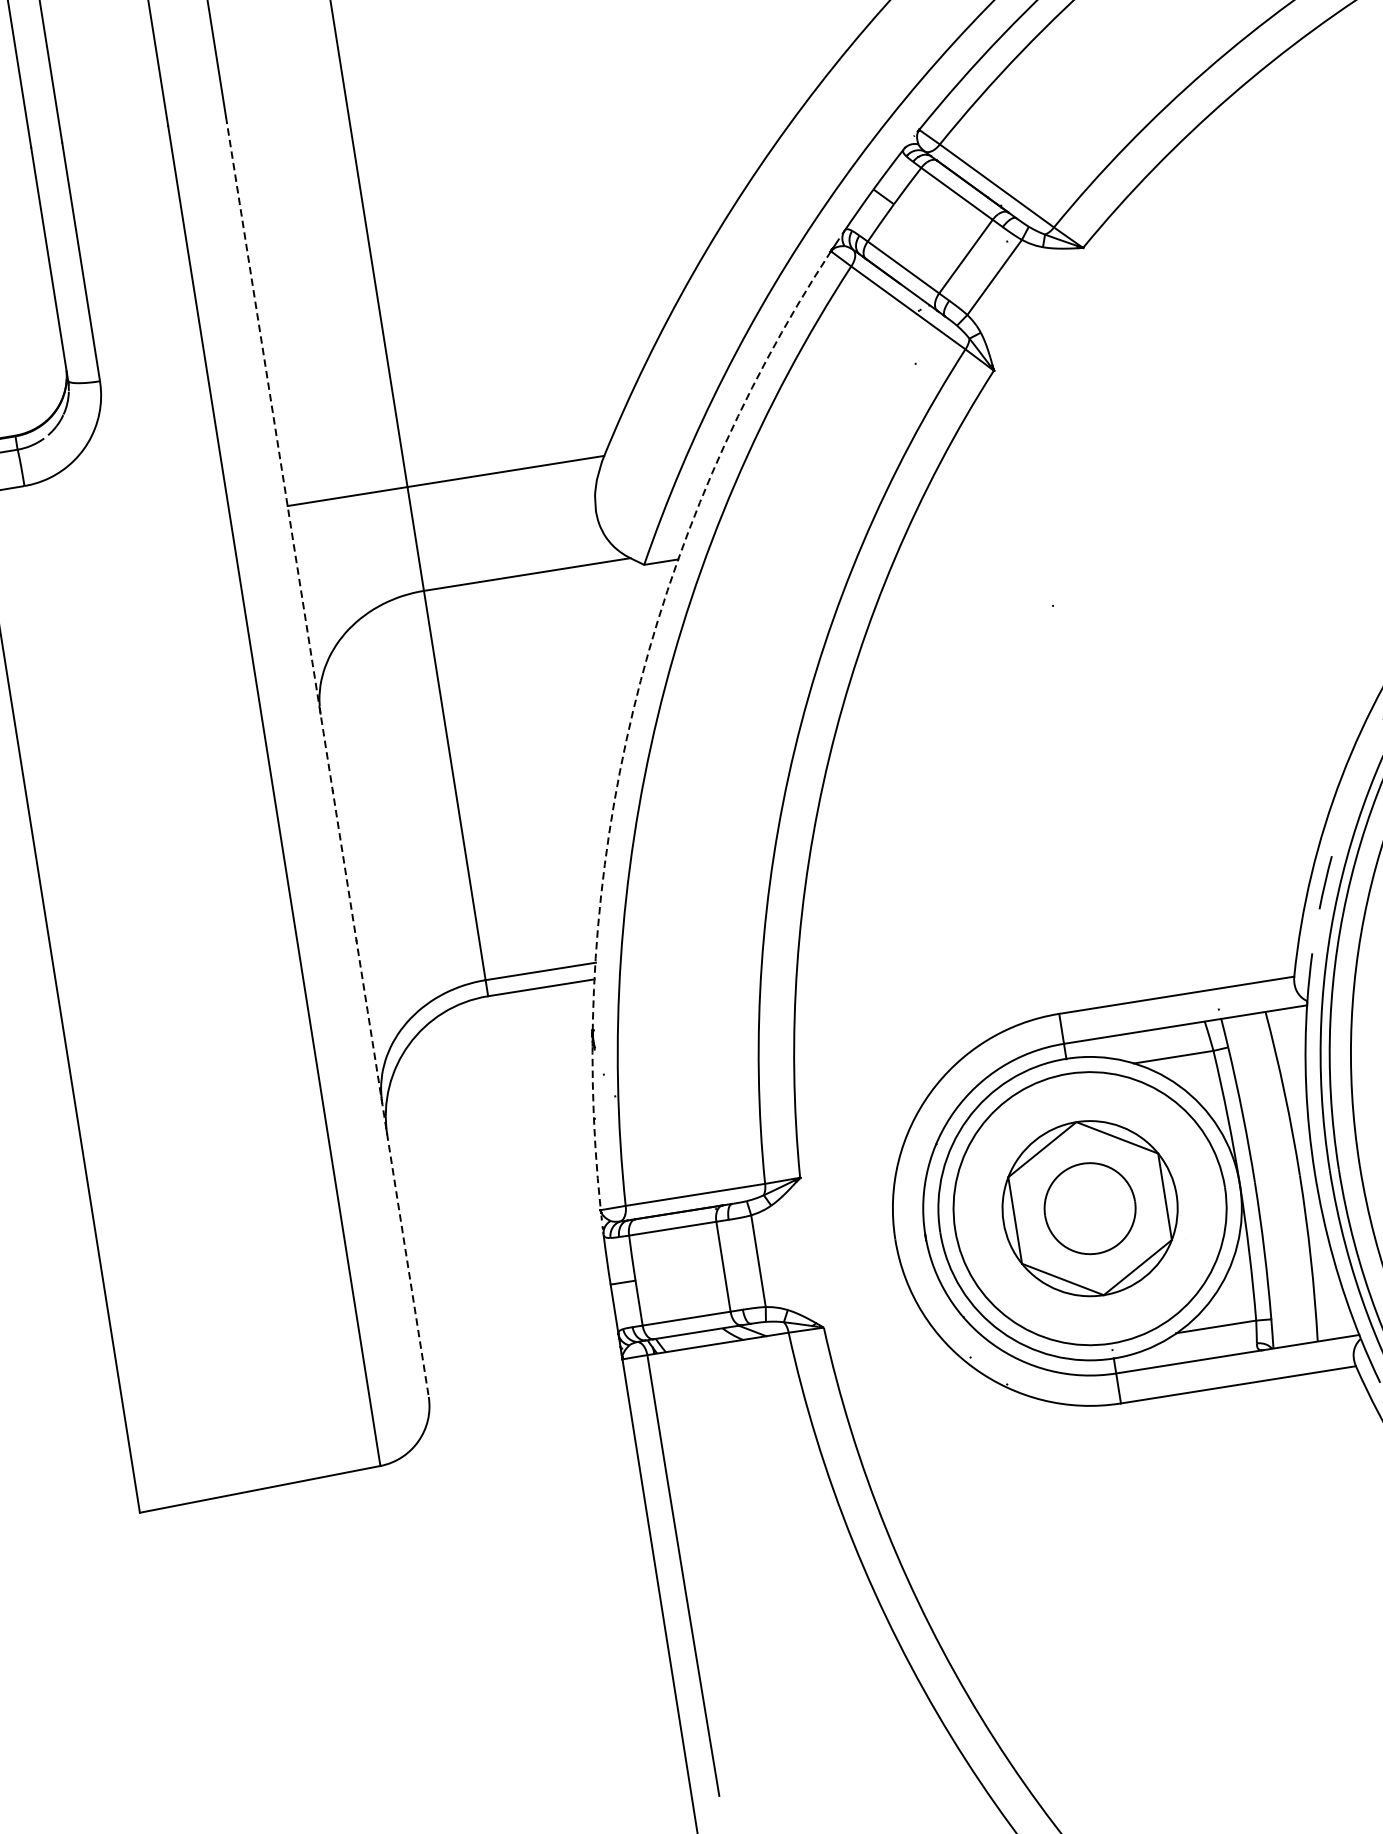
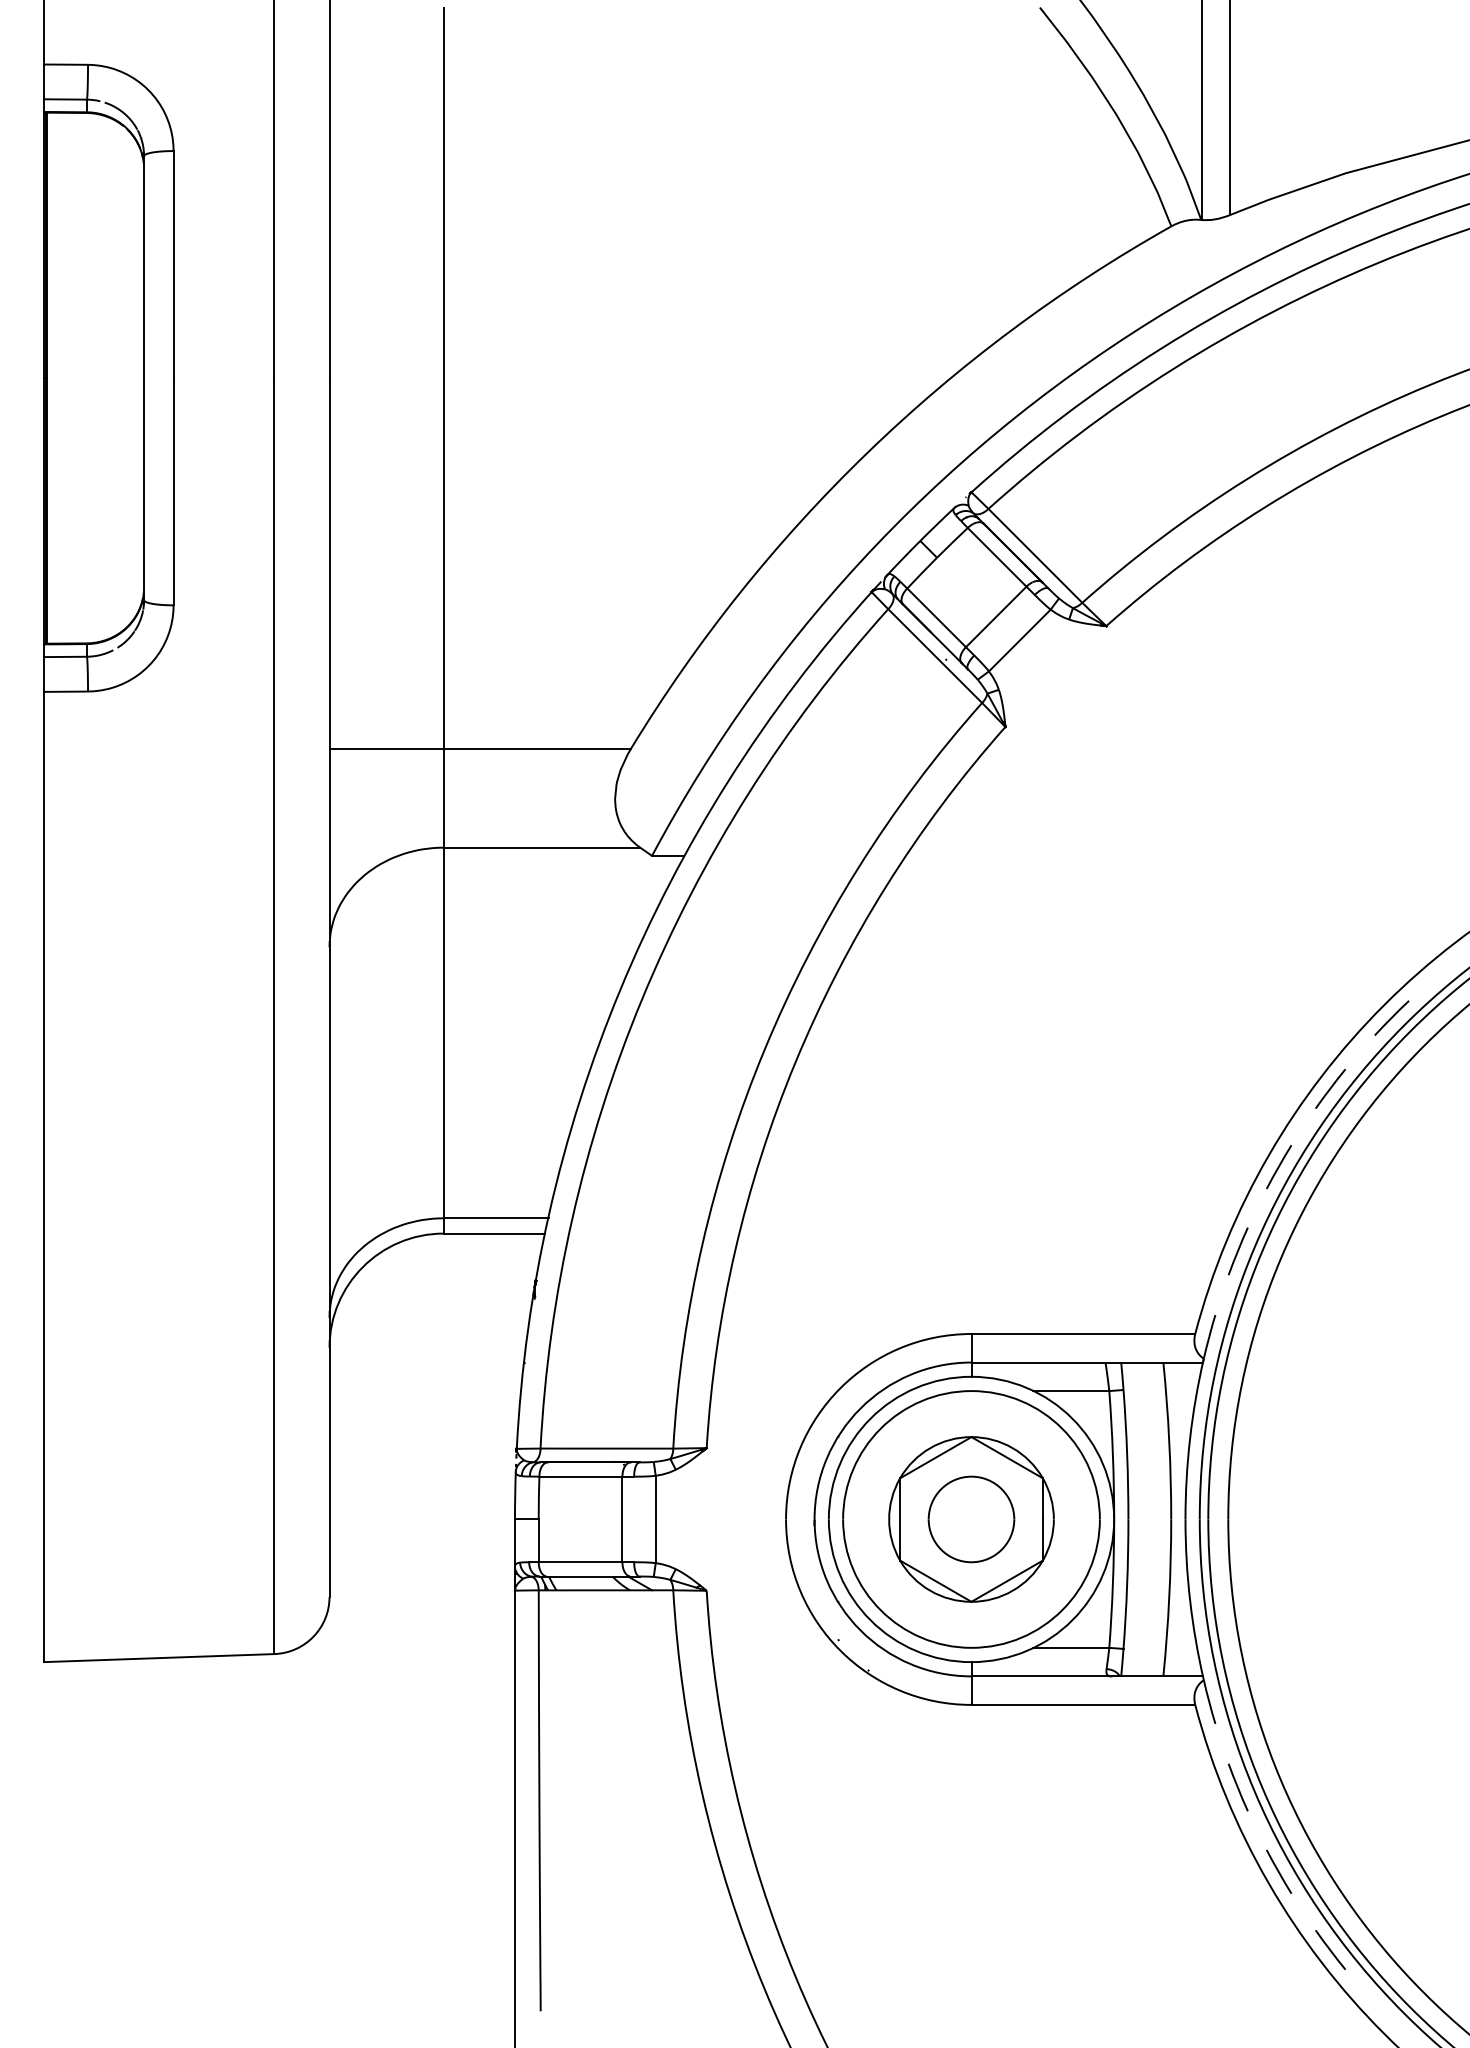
arc: (633, 710) -> (620, 989), dashed -> solid
line: (327, 757) -> (329, 988), dashed -> solid
line: (1355, 787) -> (1279, 1167), added

